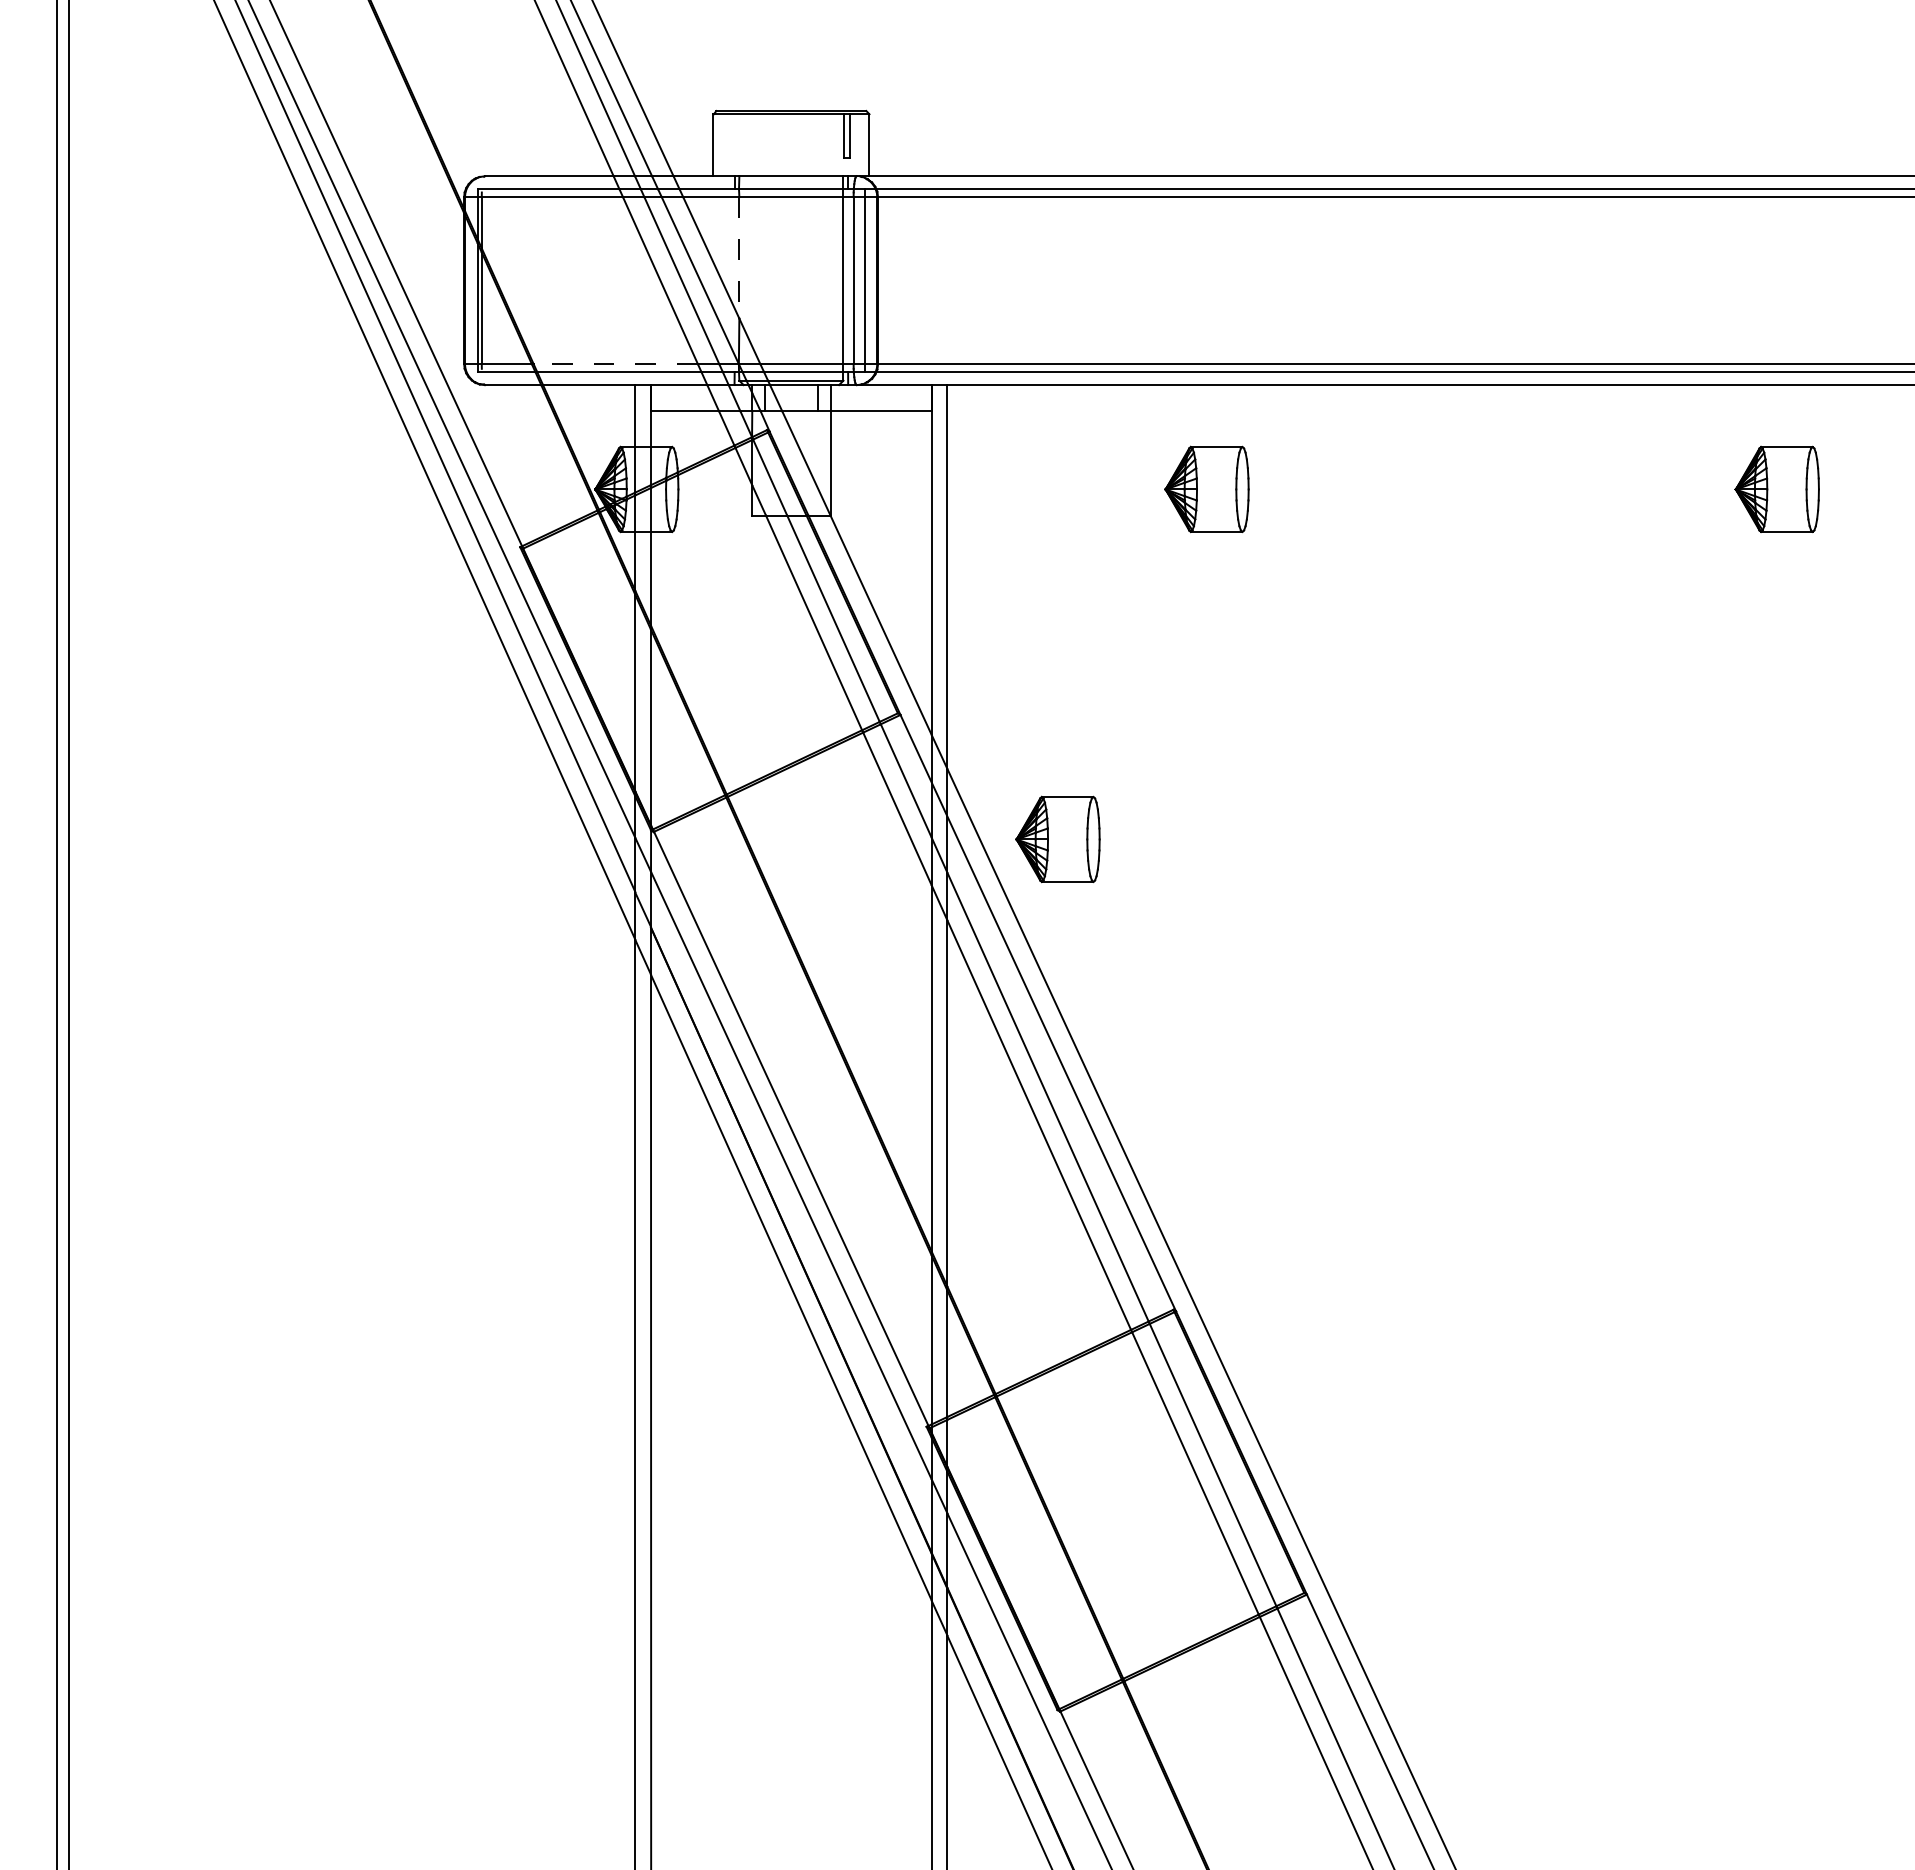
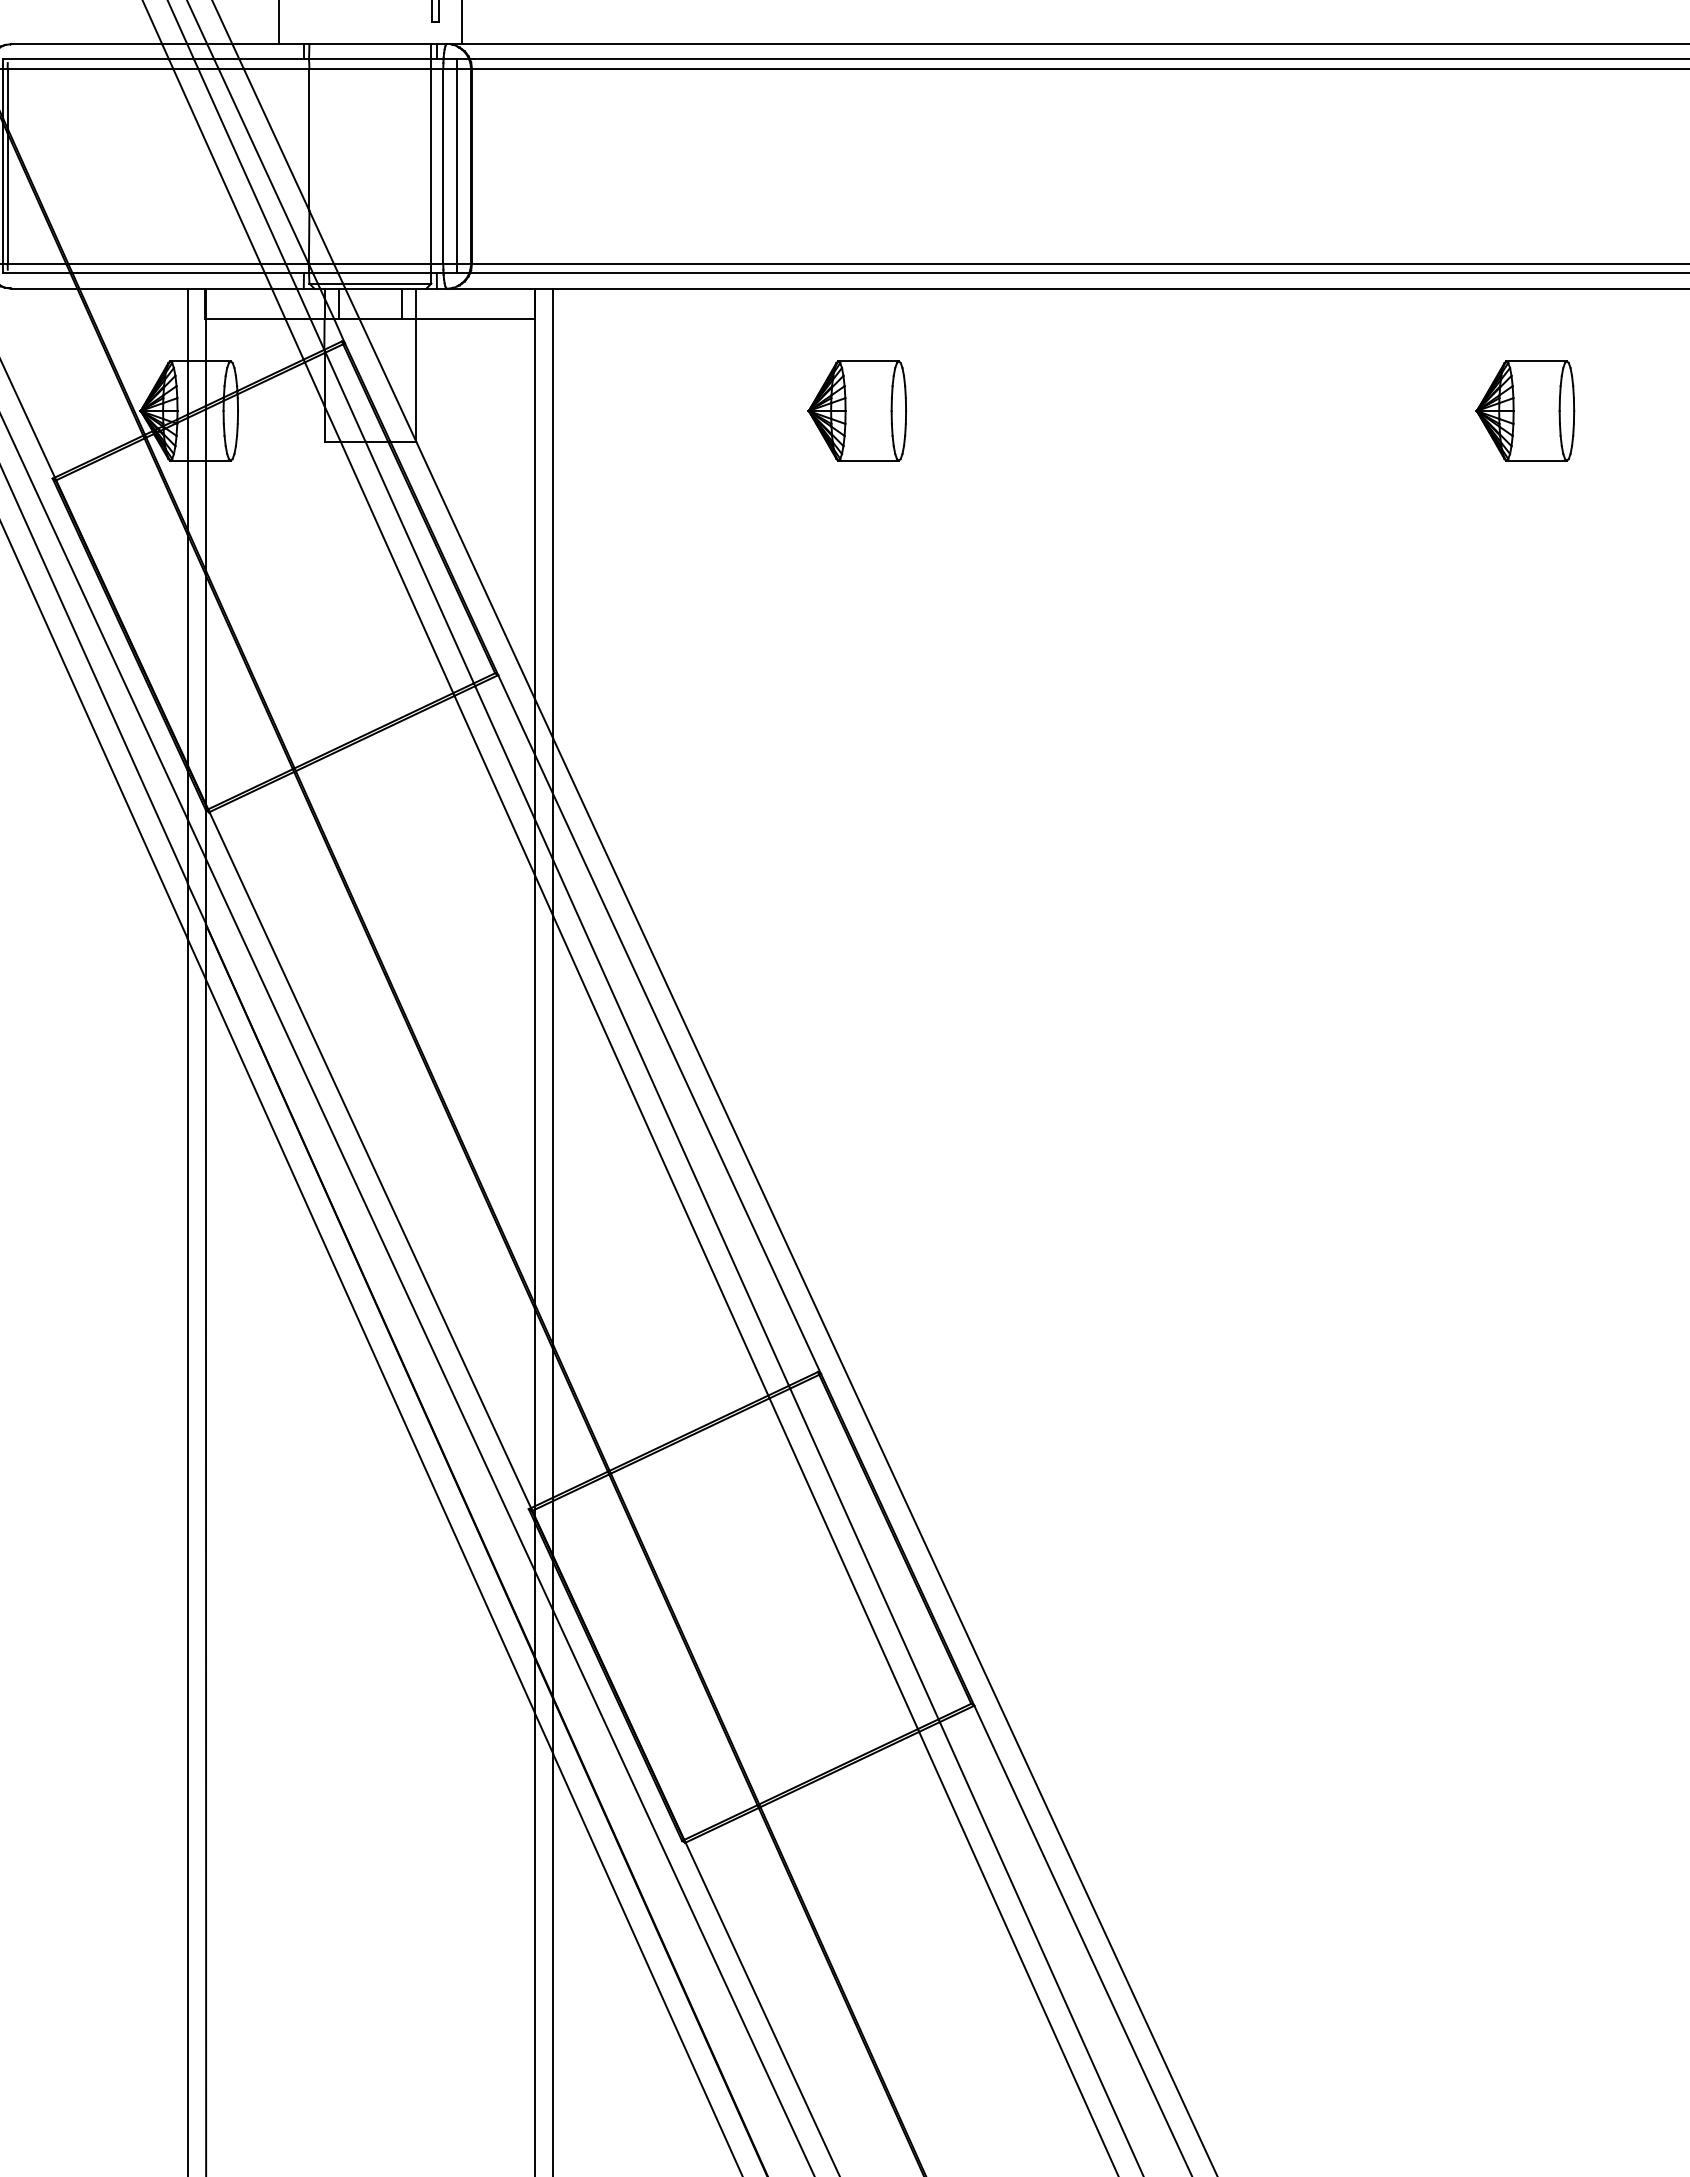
line: (739, 257) -> (309, 139), dashed -> solid
line: (615, 364) -> (164, 264), dashed -> solid
part: (1057, 839) -> (682, 821), removed

